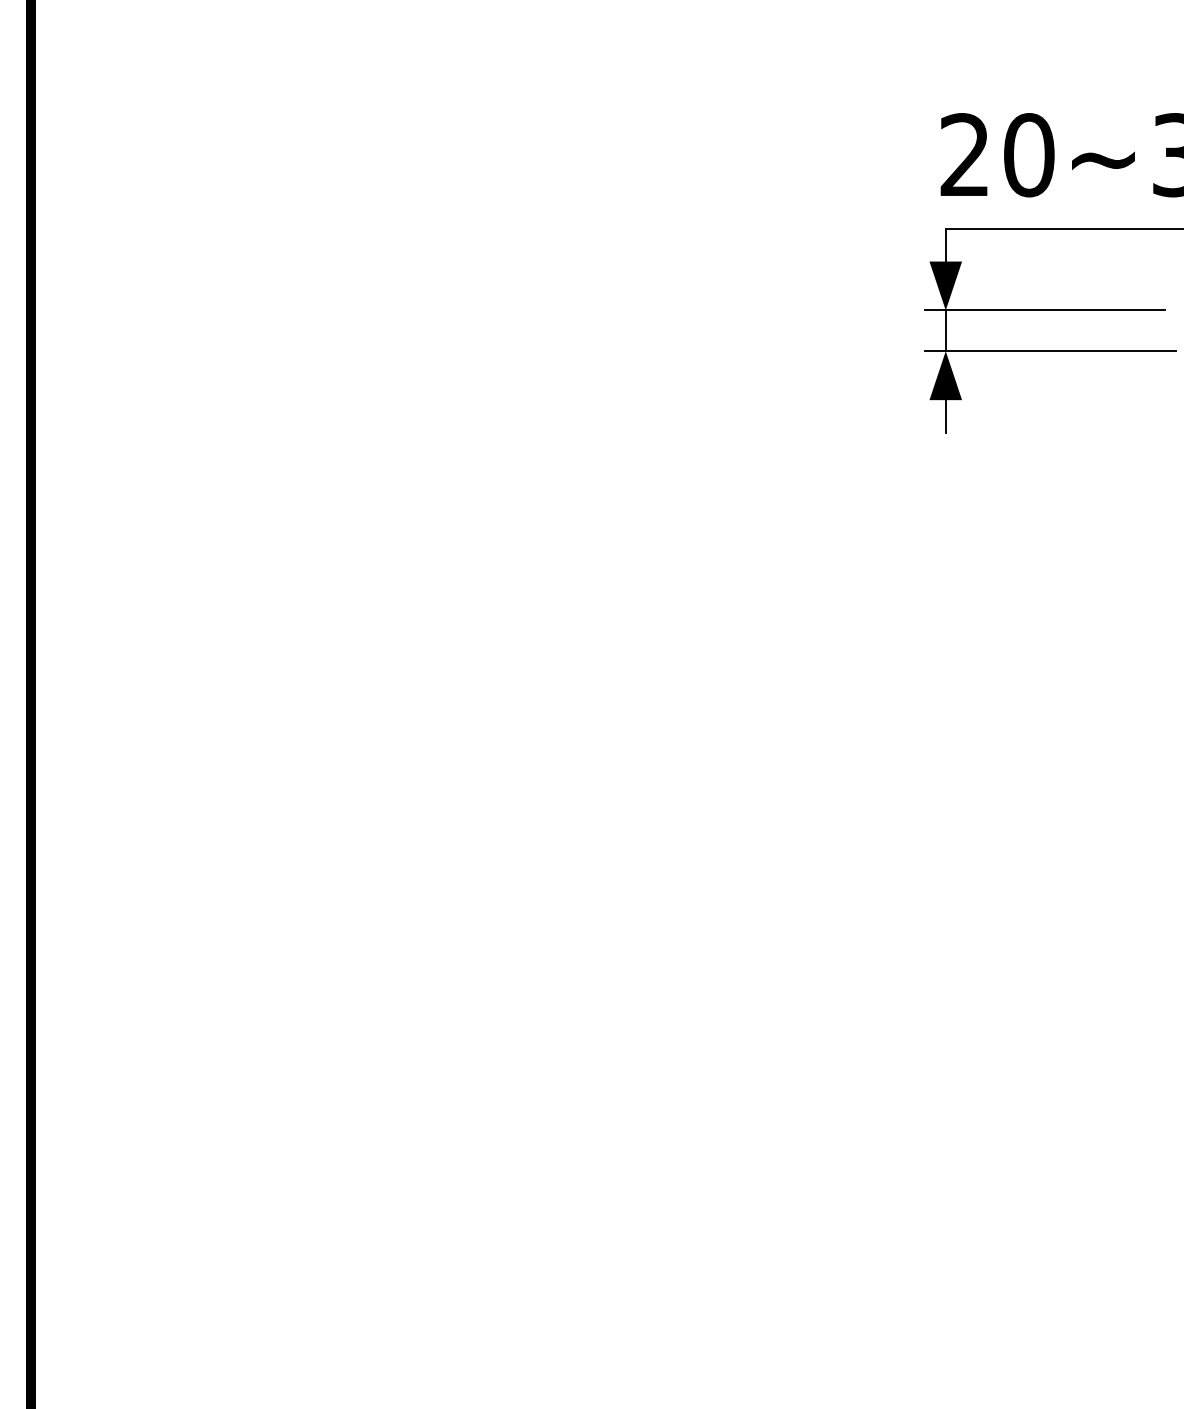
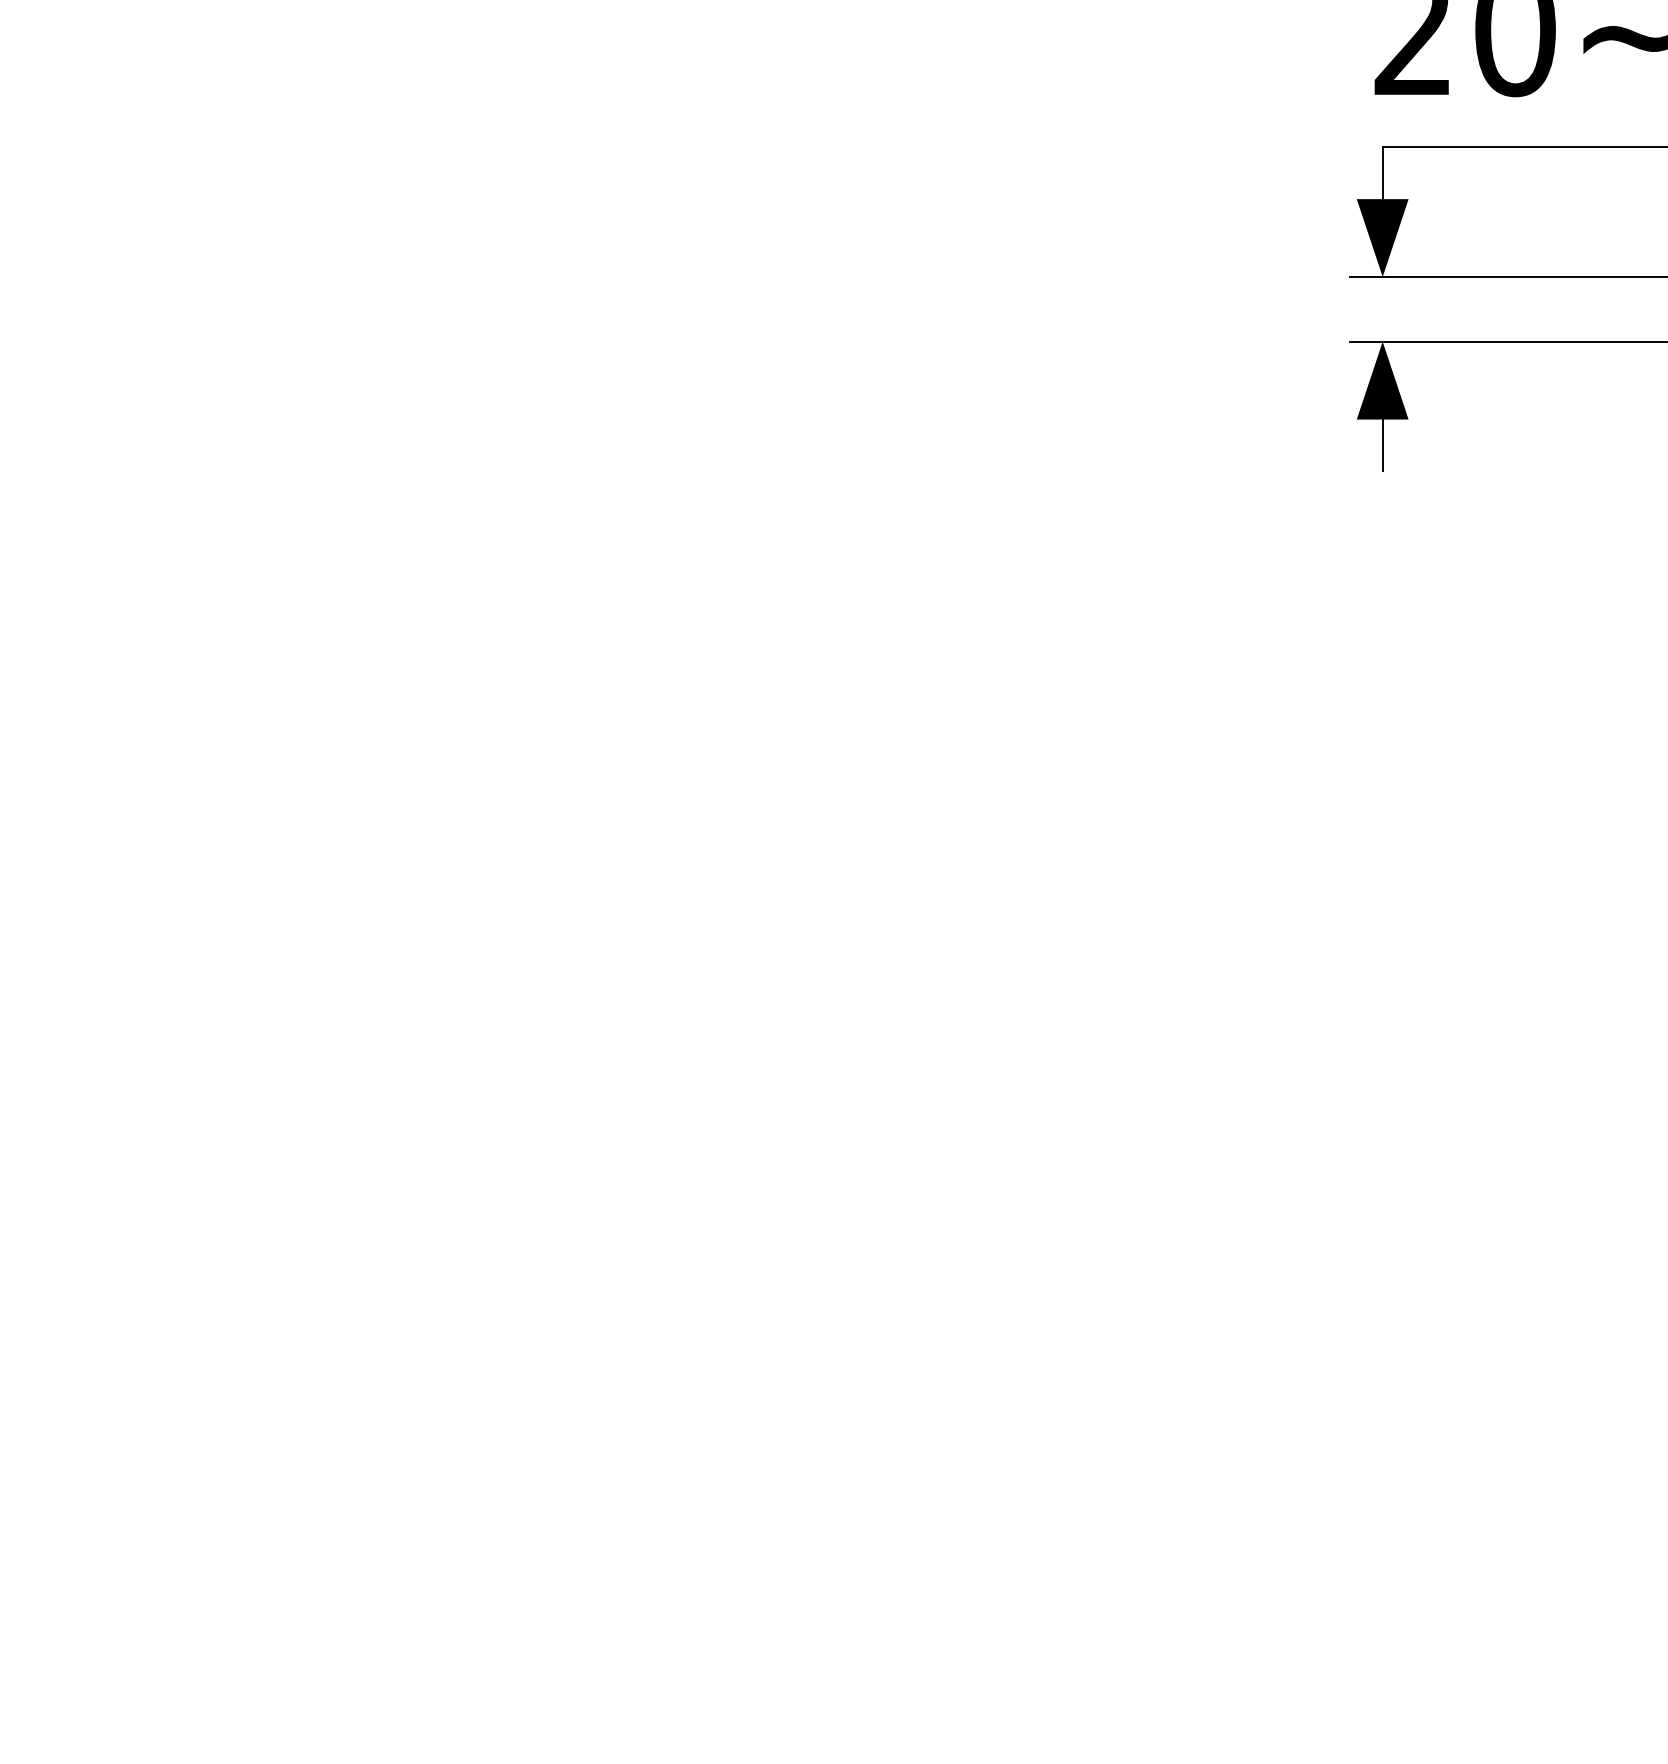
line: (945, 330) -> (1382, 308), removed

